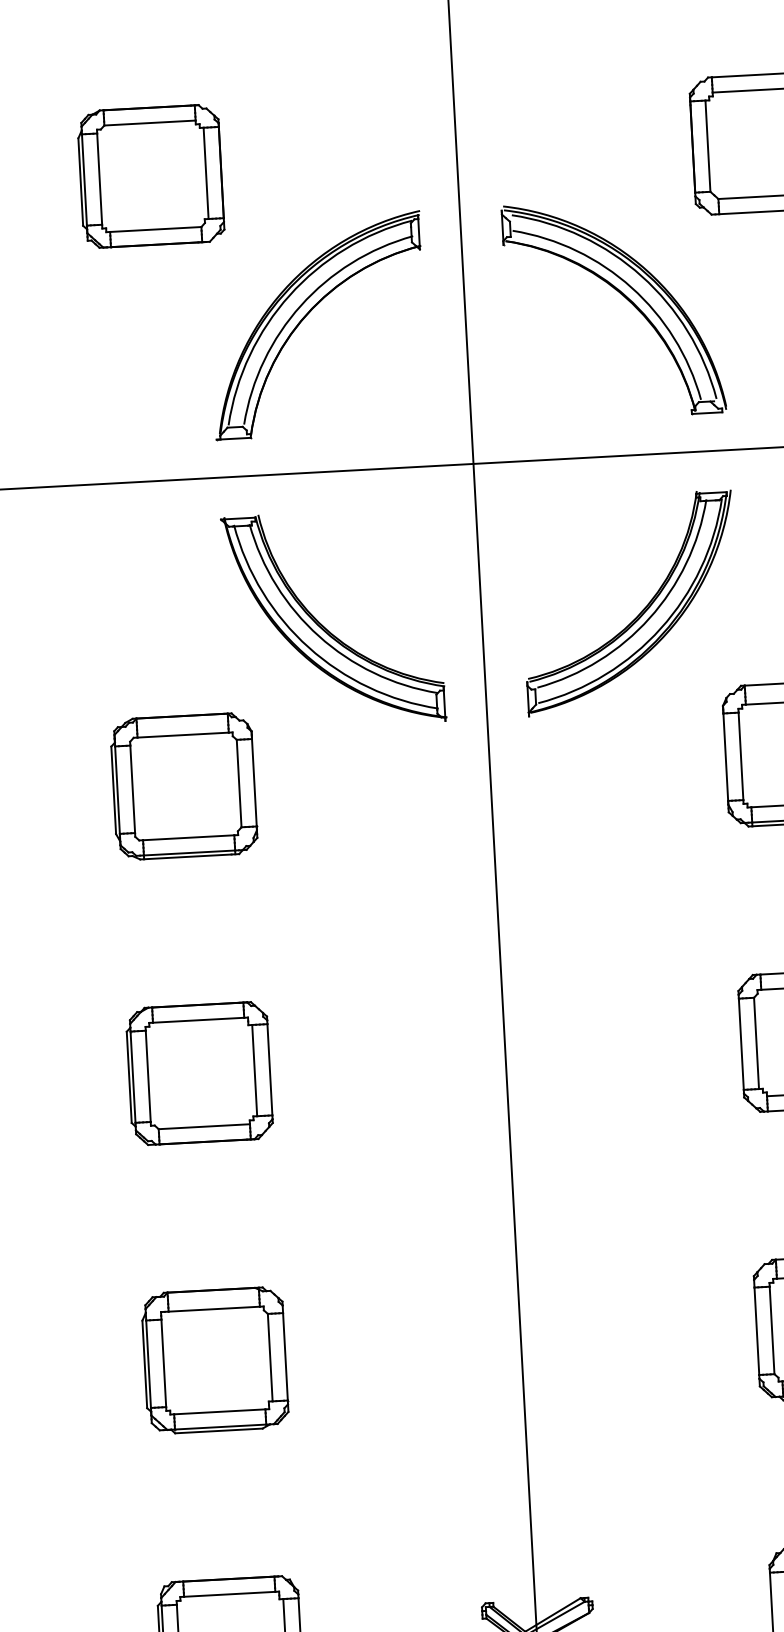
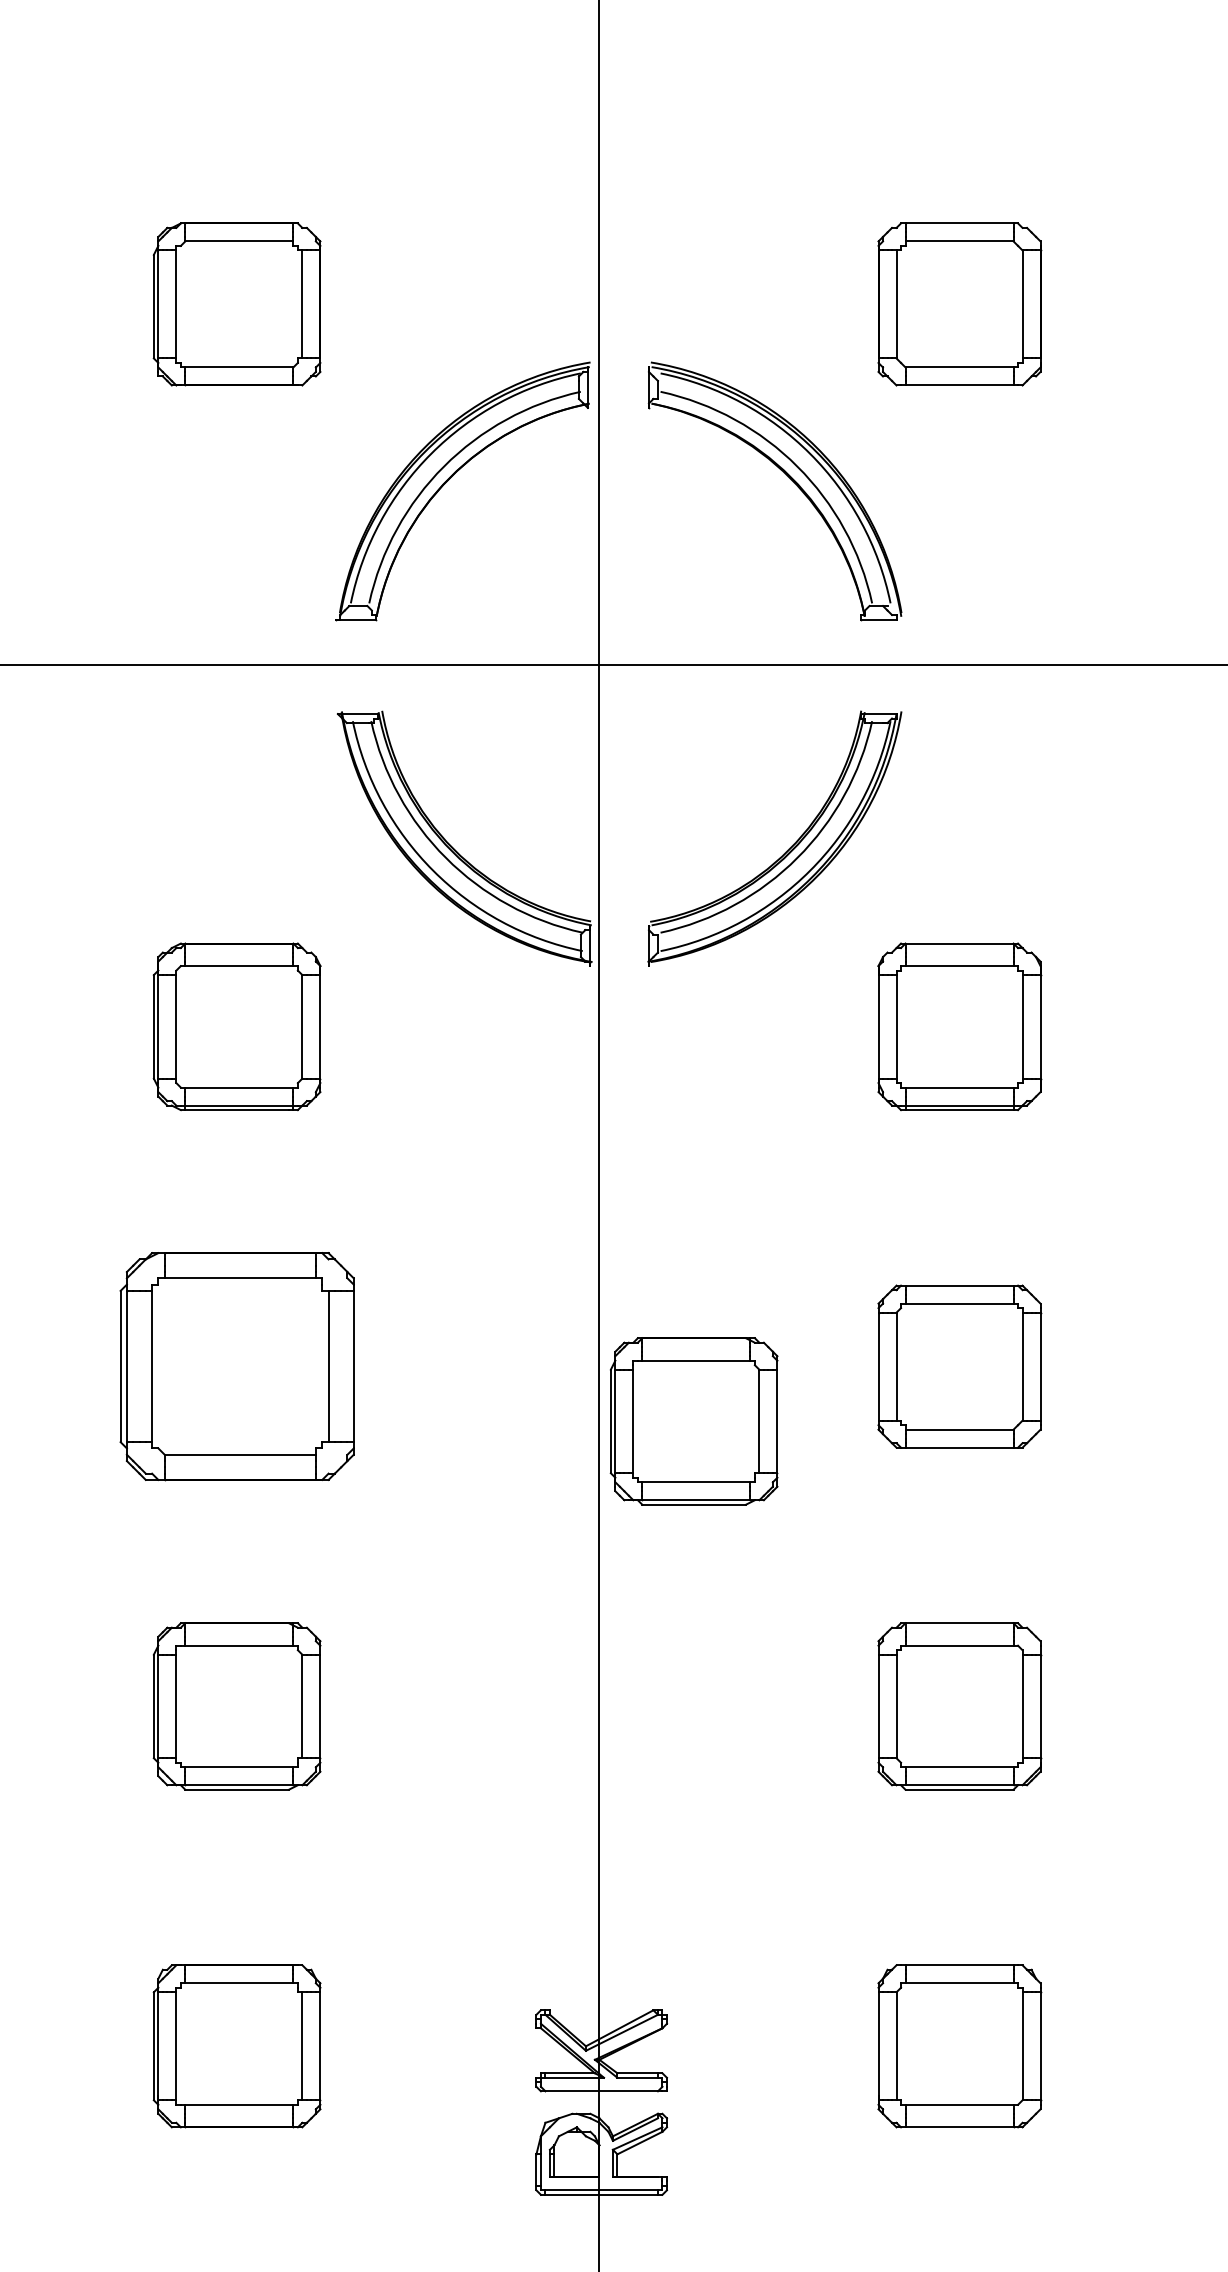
part: (304, 318) -> (447, 482), moved
part: (325, 627) -> (454, 848), moved
part: (199, 1073) -> (236, 1366), size x1.4
part: (587, 1099) -> (693, 1421), added

